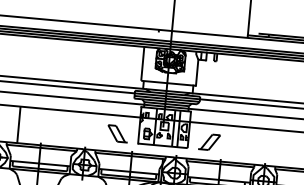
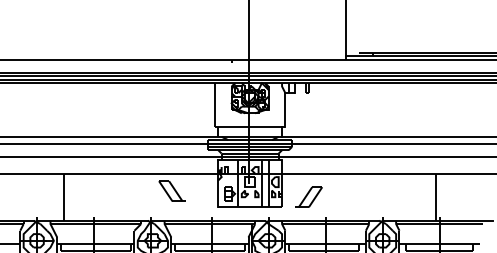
part: (117, 133) -> (171, 190), moved

